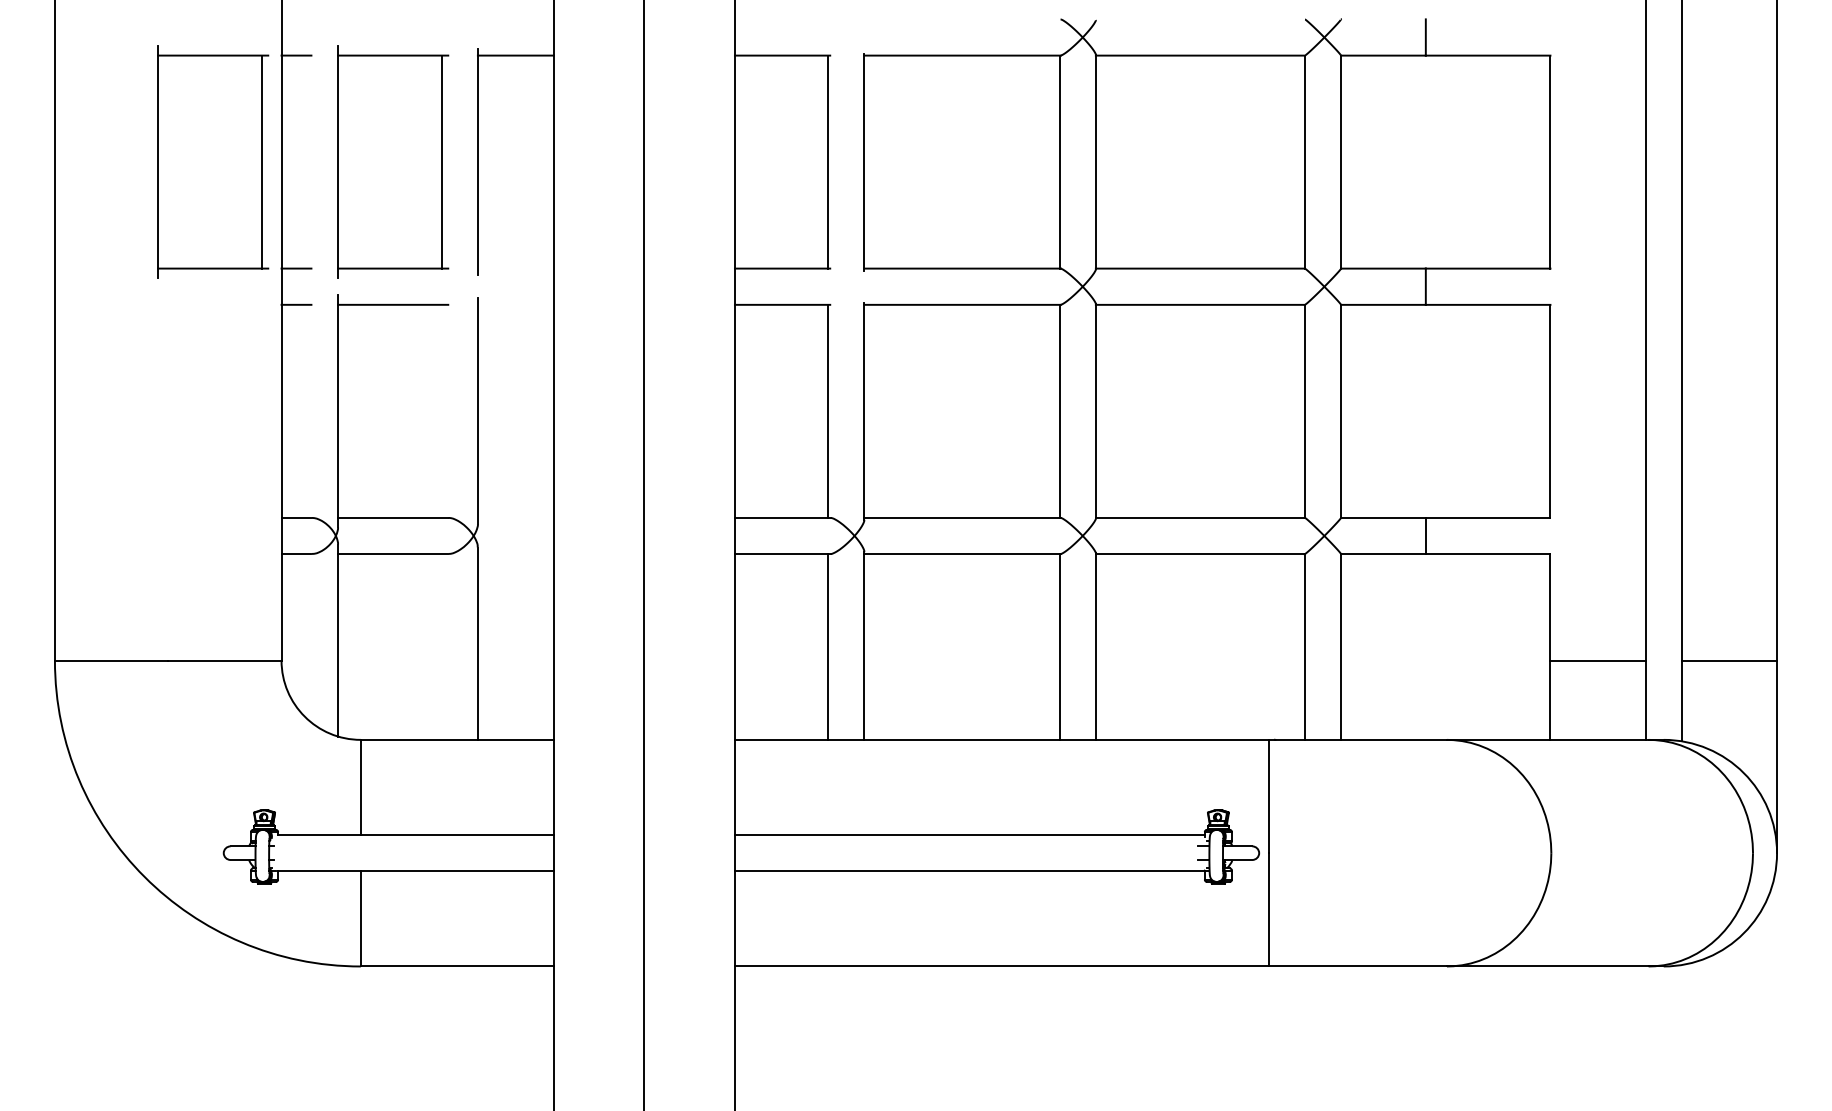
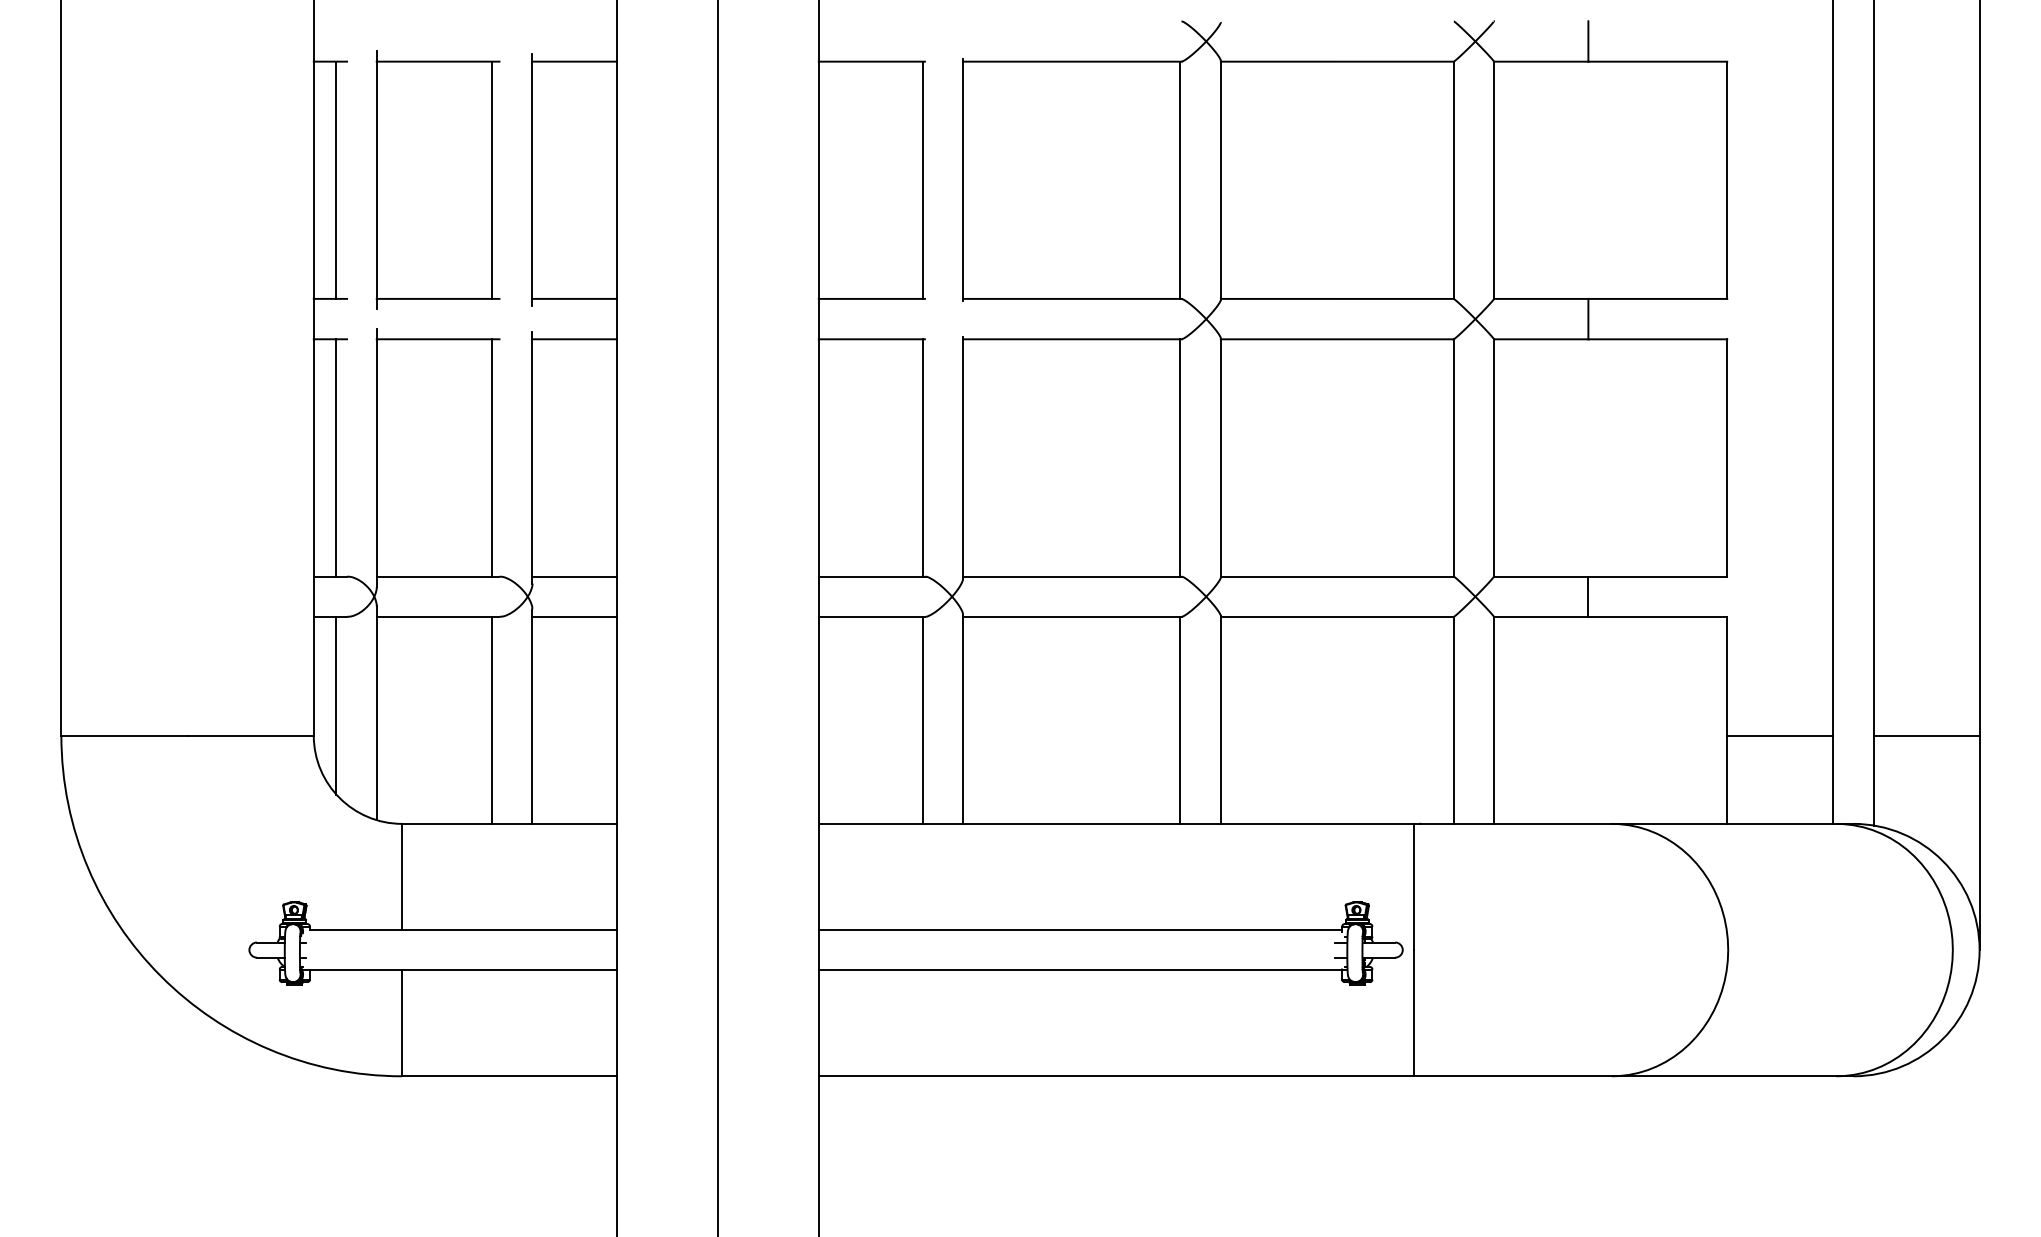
part: (213, 161) -> (237, 179), removed
line: (301, 161) -> (336, 179), added
line: (515, 268) -> (574, 298), added
line: (515, 304) -> (574, 338), added
line: (301, 410) -> (336, 456), added
line: (441, 410) -> (491, 456), added
line: (515, 517) -> (574, 576), added
line: (515, 554) -> (574, 617), added
line: (301, 633) -> (336, 705), added
line: (441, 646) -> (491, 719), added

